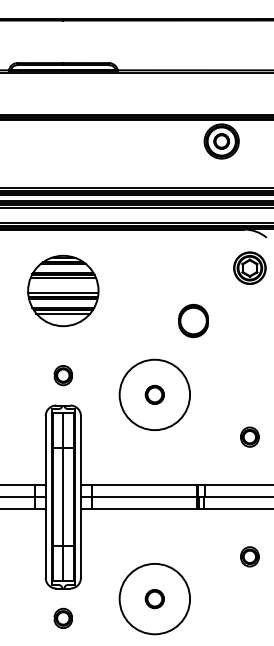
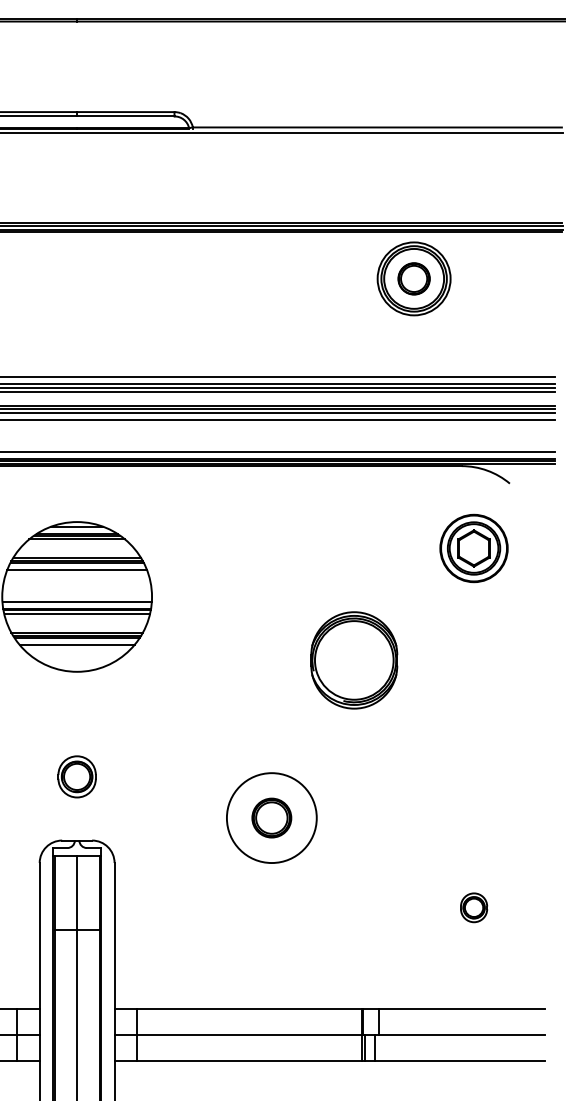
part: (193, 321) -> (354, 661), size x1.4
circle: (154, 394) -> (271, 817), size x0.6
part: (249, 436) -> (473, 906), size x0.7

